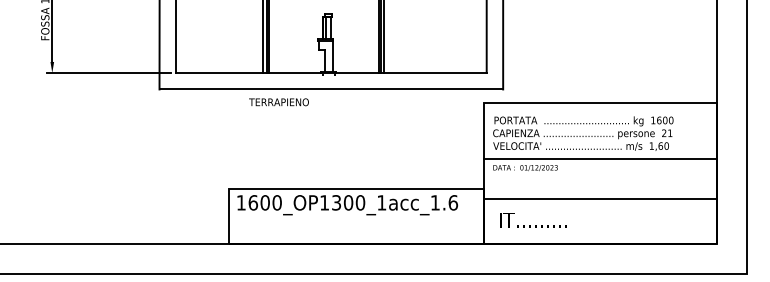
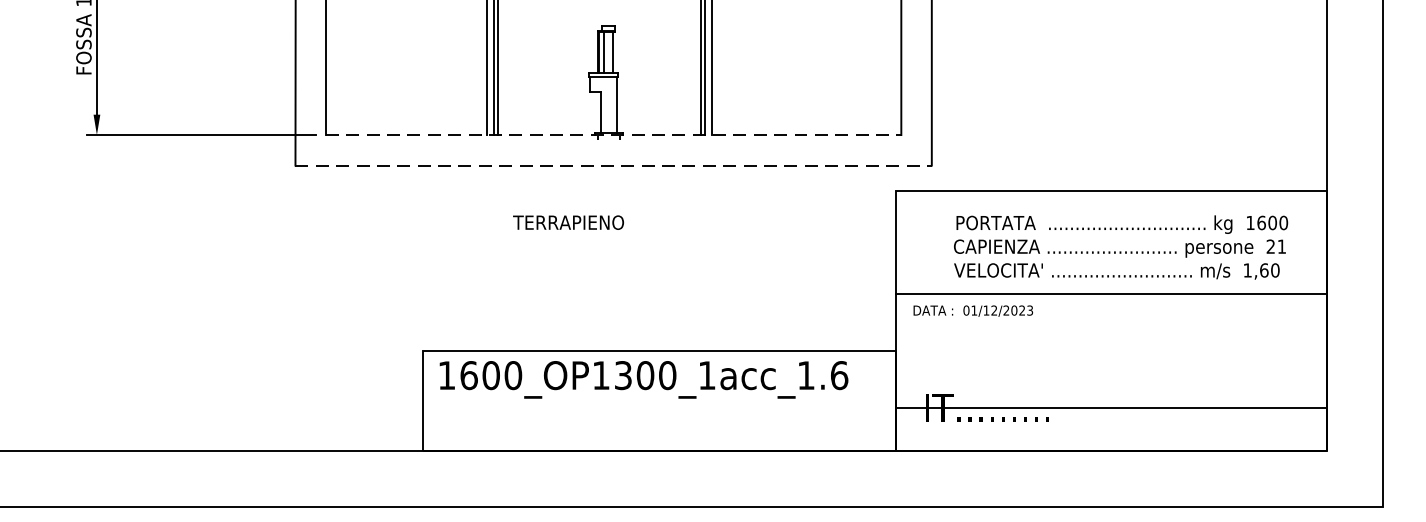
line: (331, 72) -> (613, 134), solid -> dashed
line: (331, 89) -> (613, 165), solid -> dashed
text: (278, 102) -> (567, 223), moved
text: (583, 133) -> (1121, 247), moved
line: (599, 198) -> (1110, 408), moved

